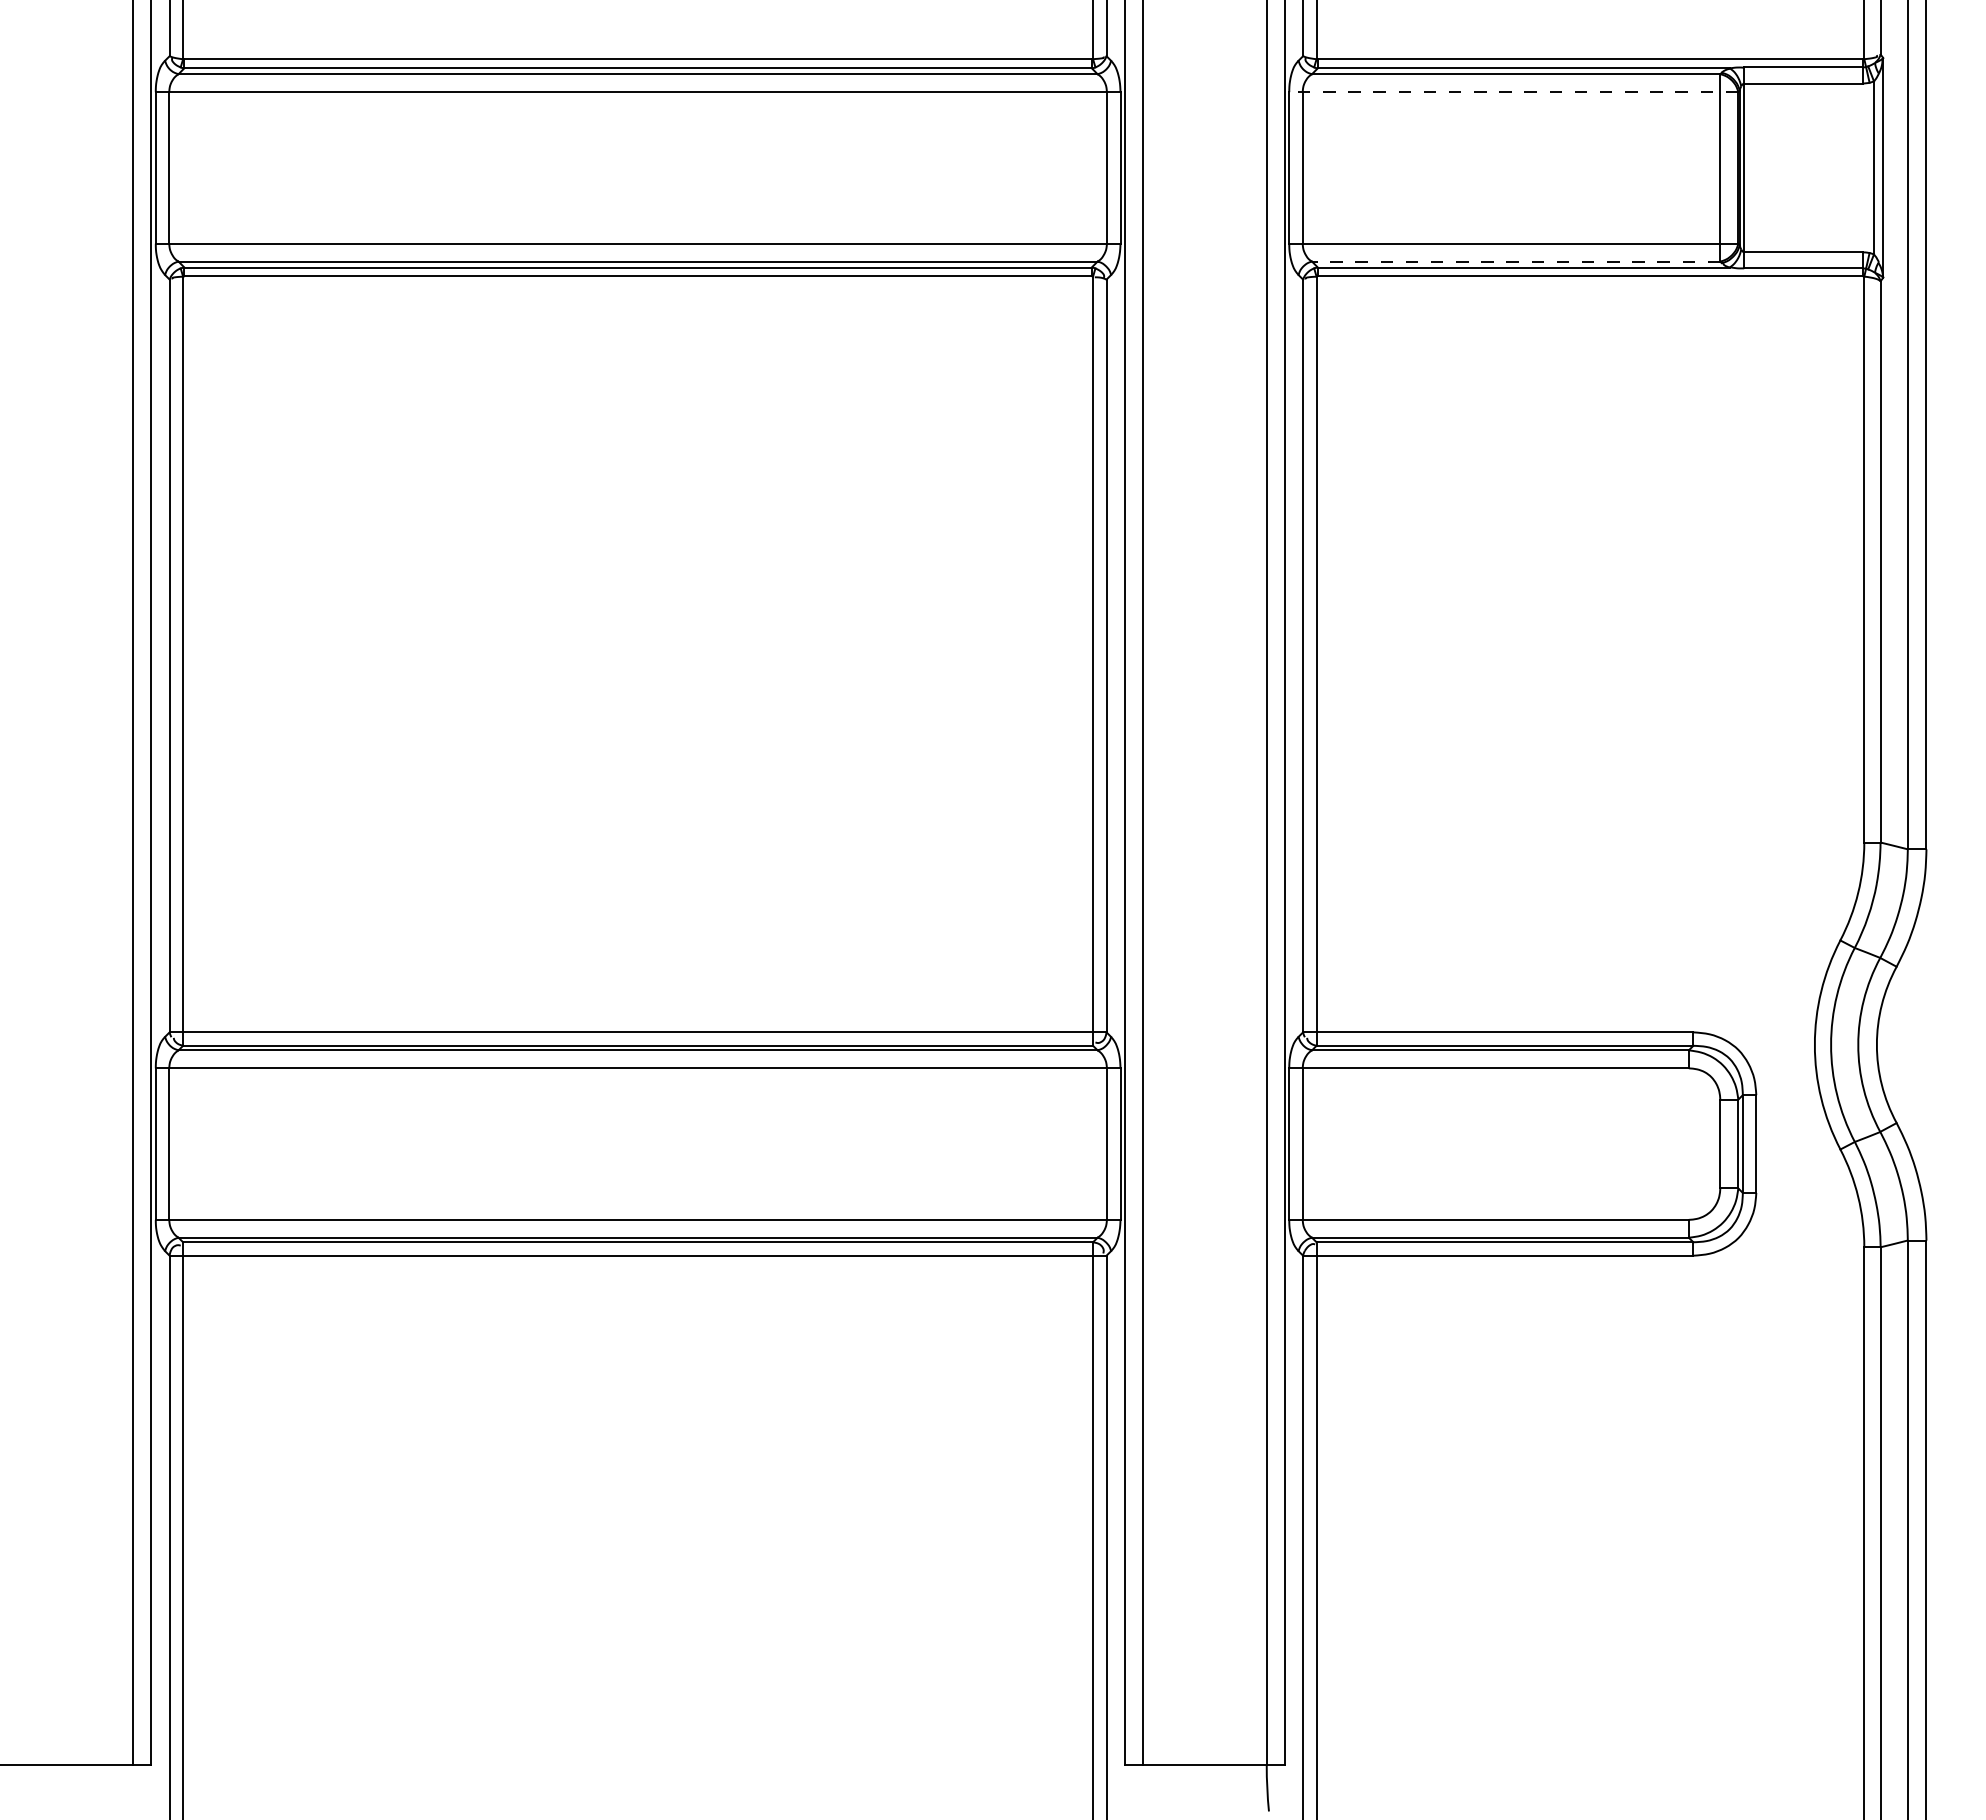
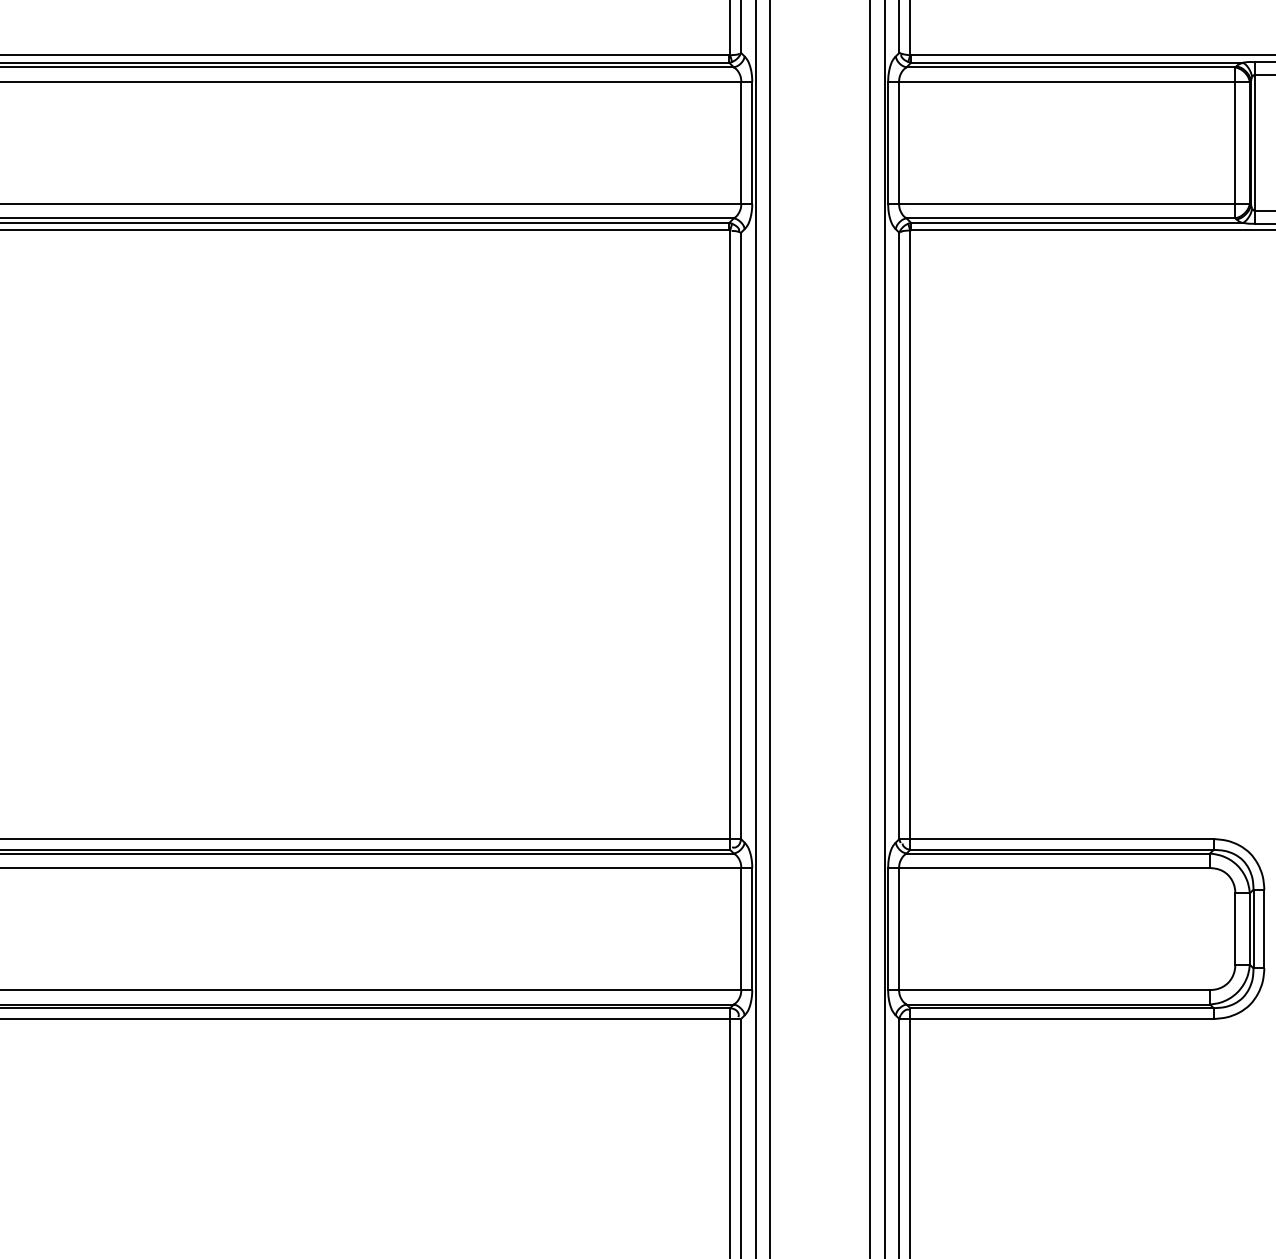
line: (1513, 92) -> (1068, 82), dashed -> solid
line: (1515, 261) -> (1070, 218), dashed -> solid

